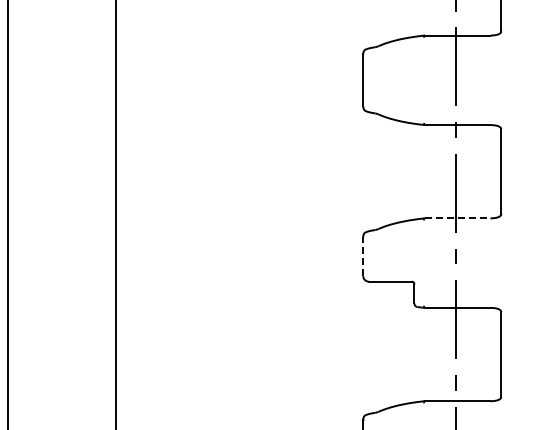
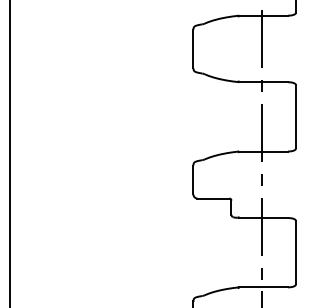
line: (457, 218) -> (263, 151), dashed -> solid
line: (363, 256) -> (193, 179), dashed -> solid

